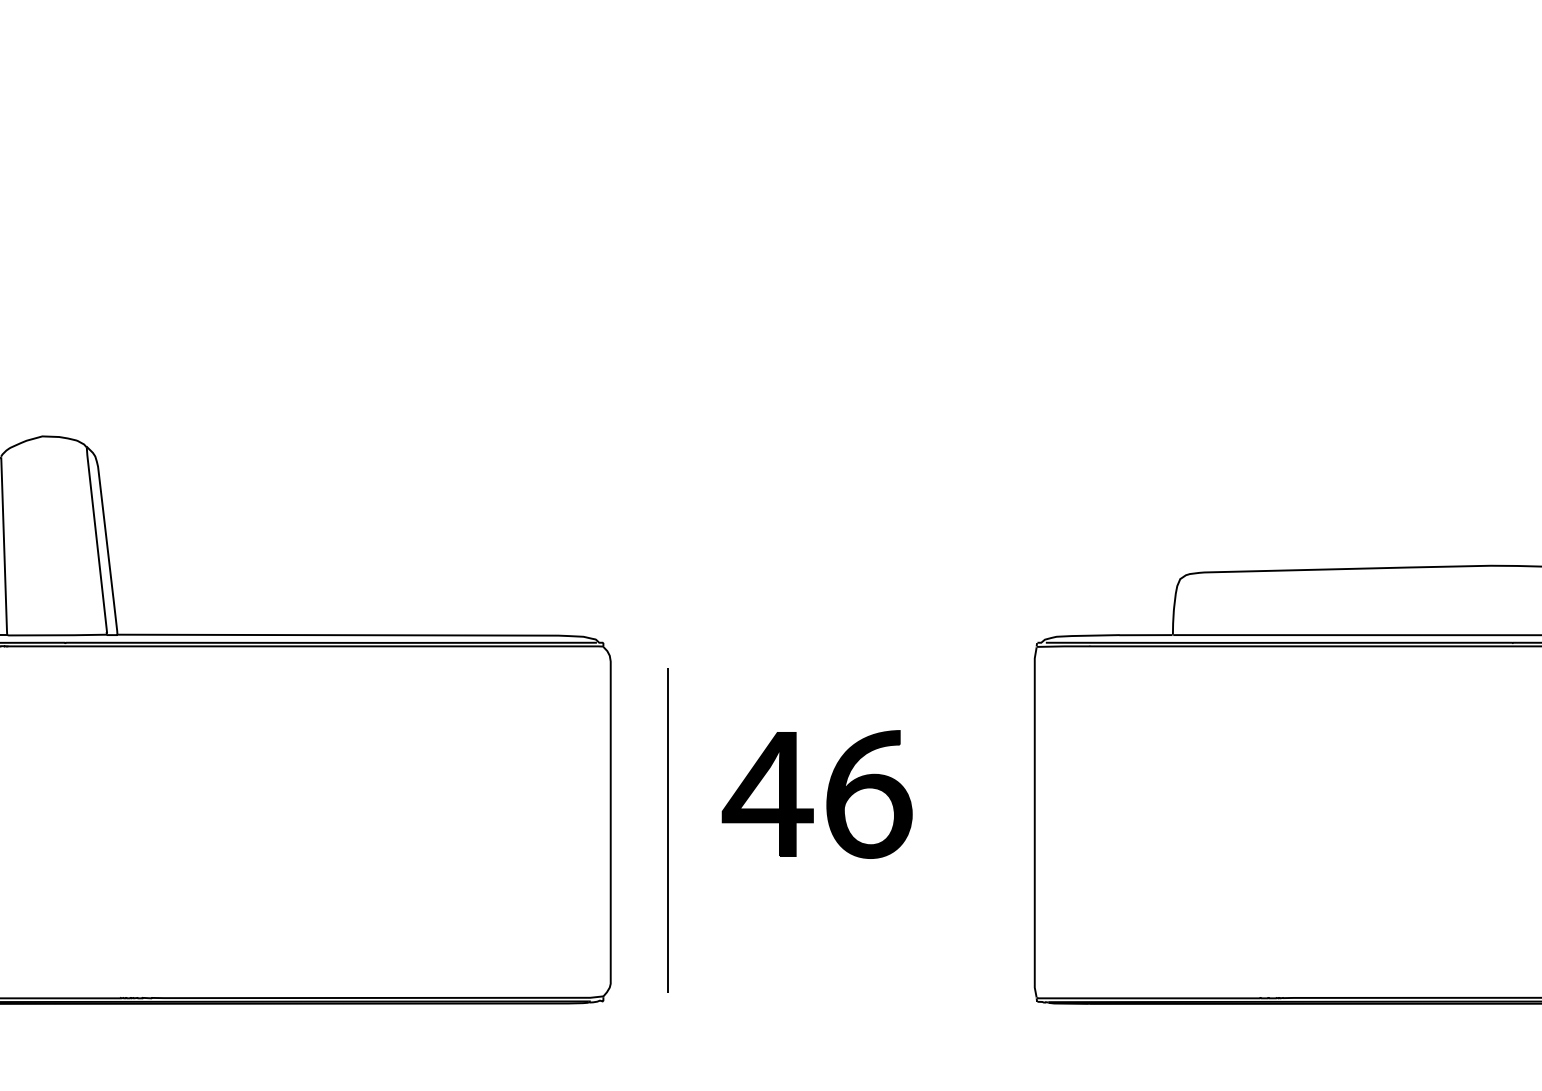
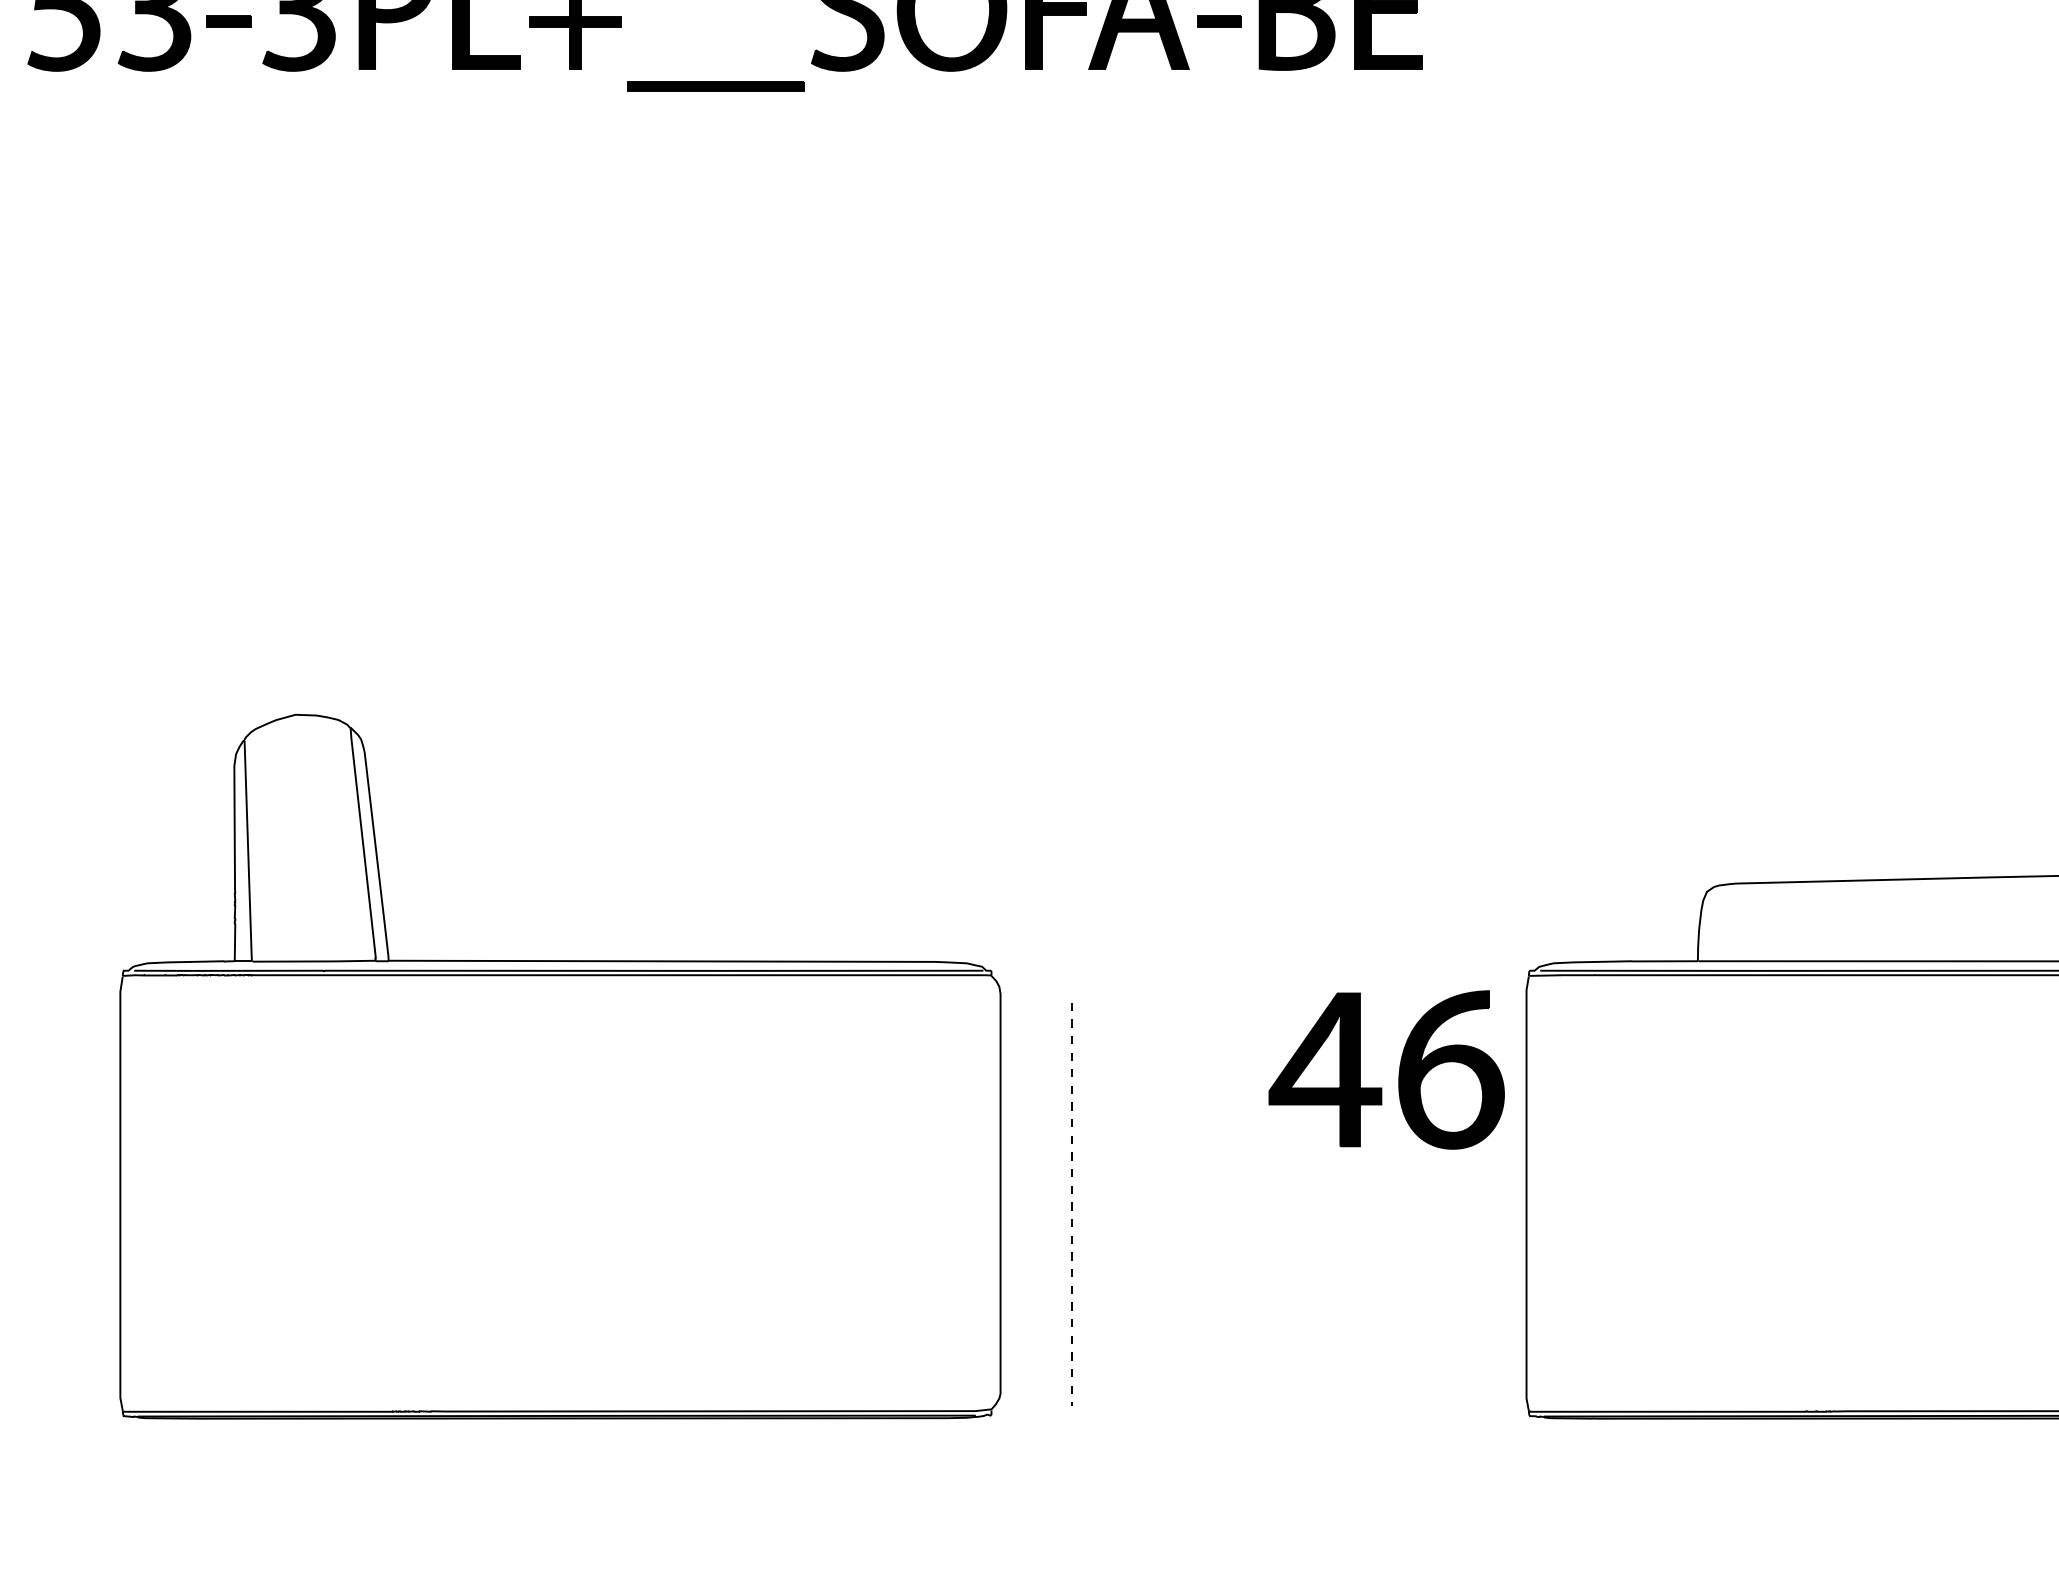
part: (826, 797) -> (1398, 1073), moved
line: (667, 831) -> (1071, 1204), solid -> dashed

